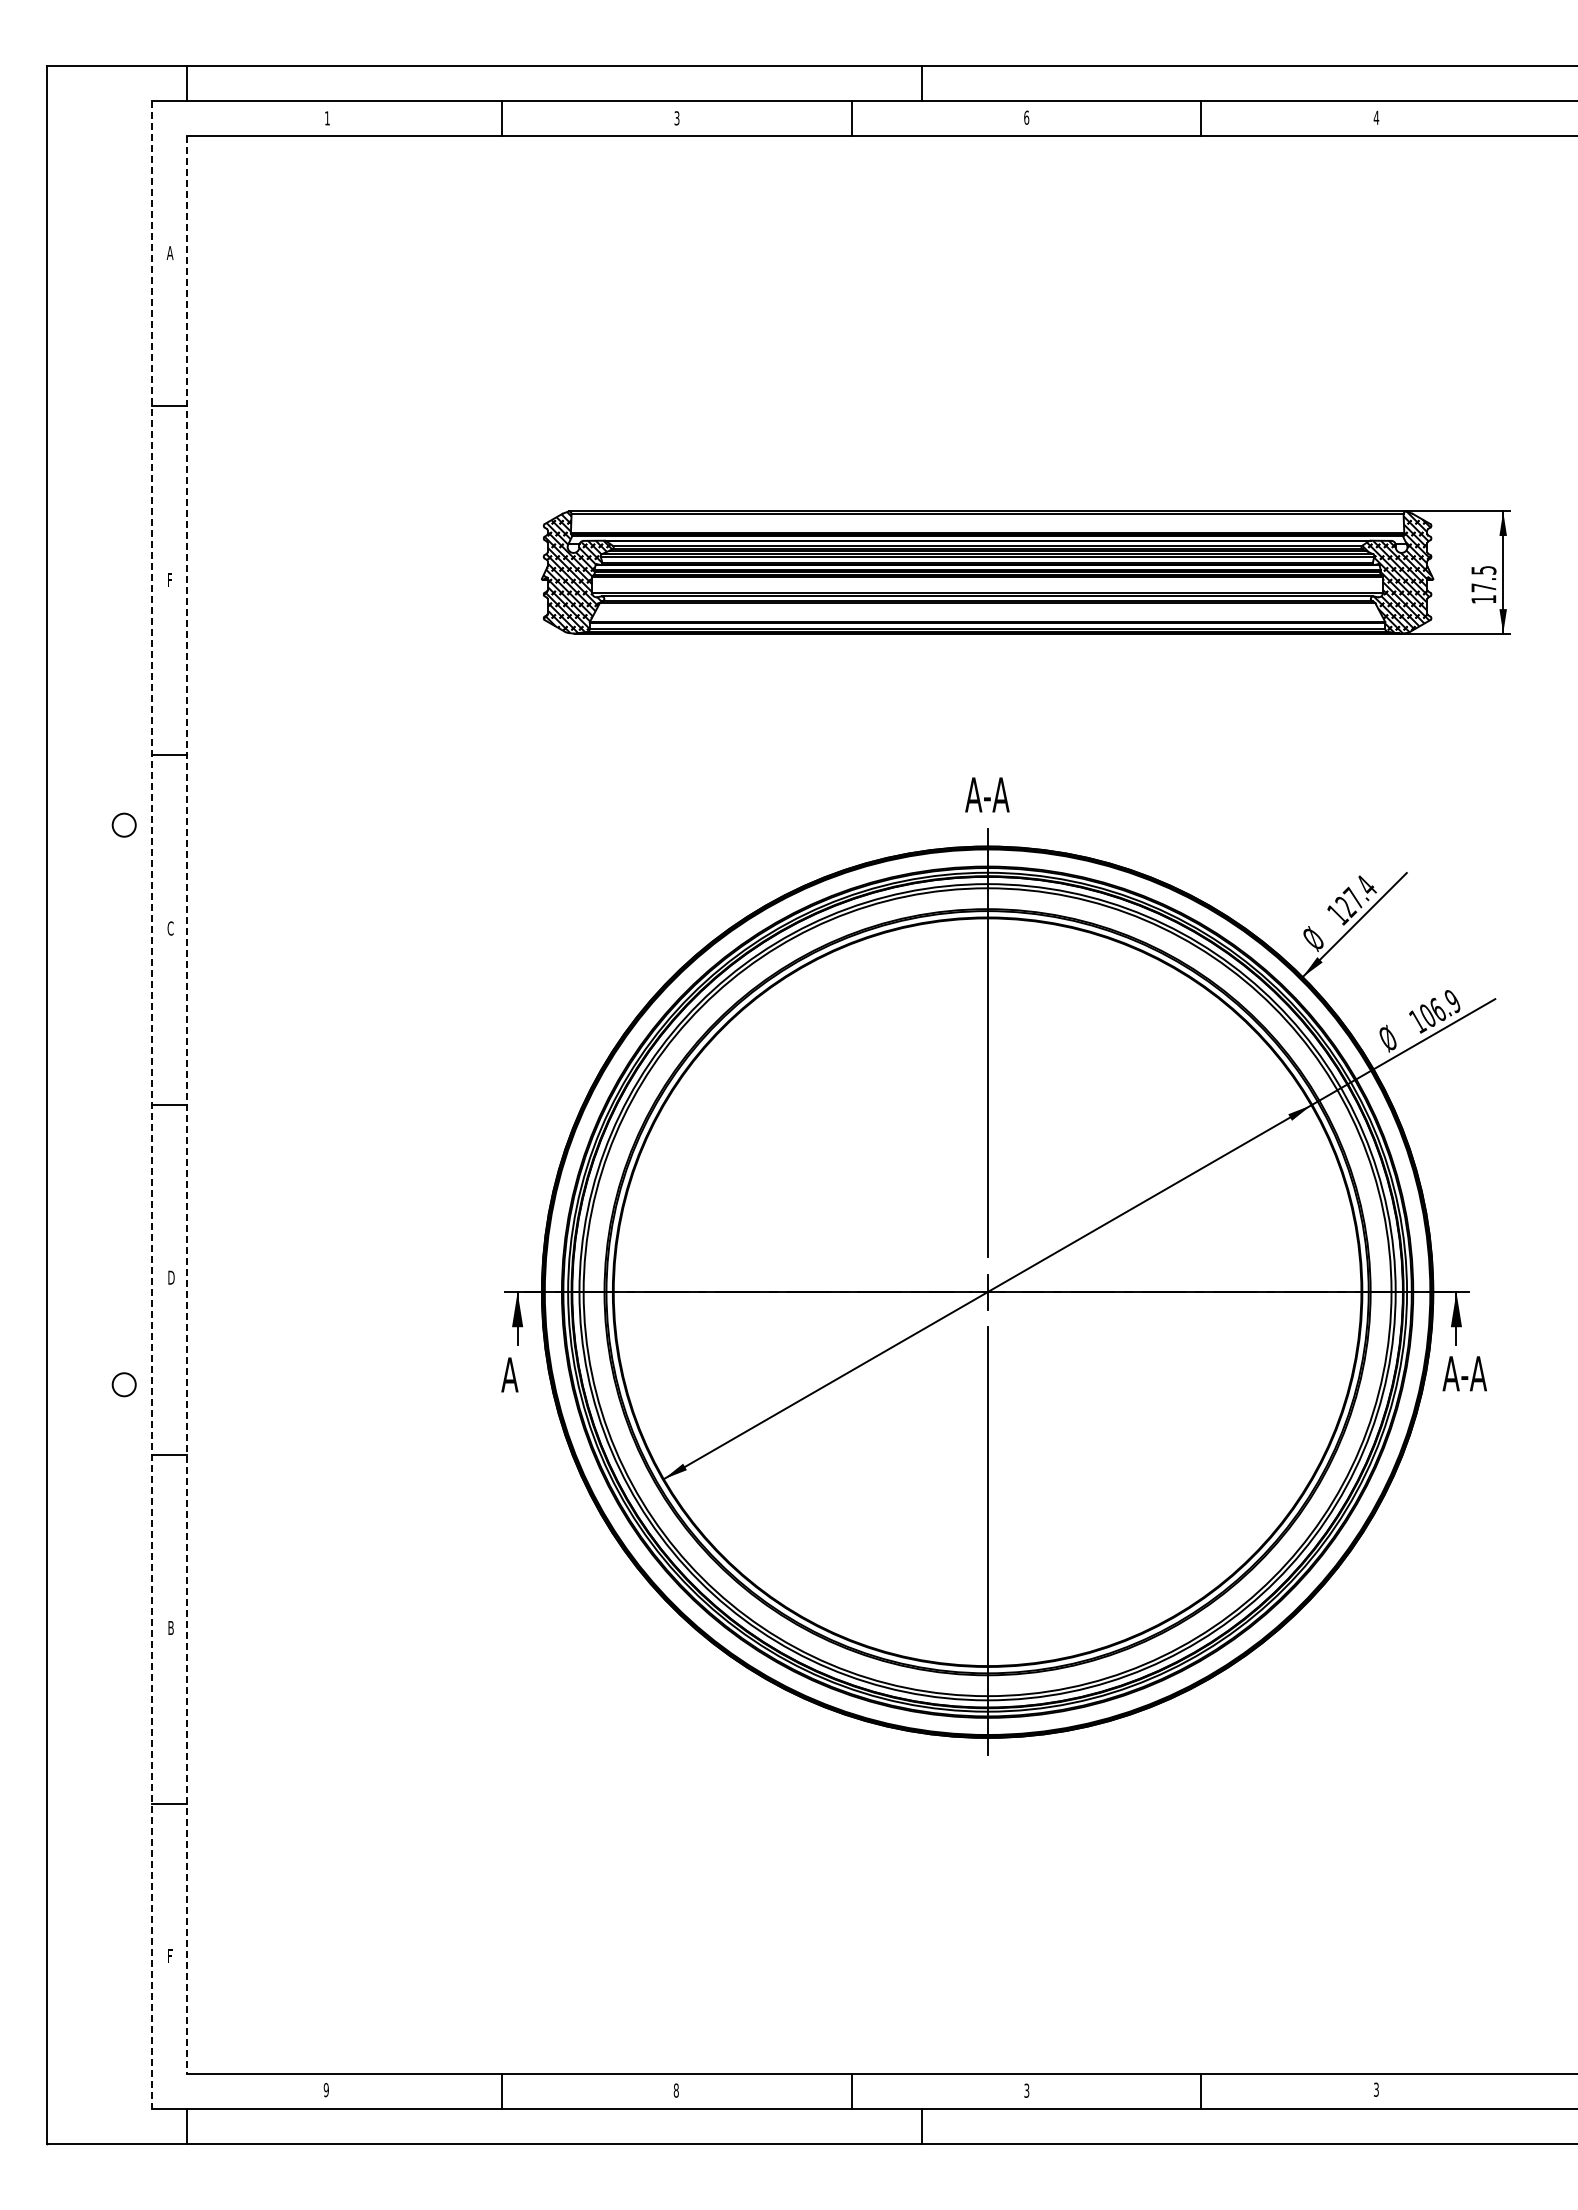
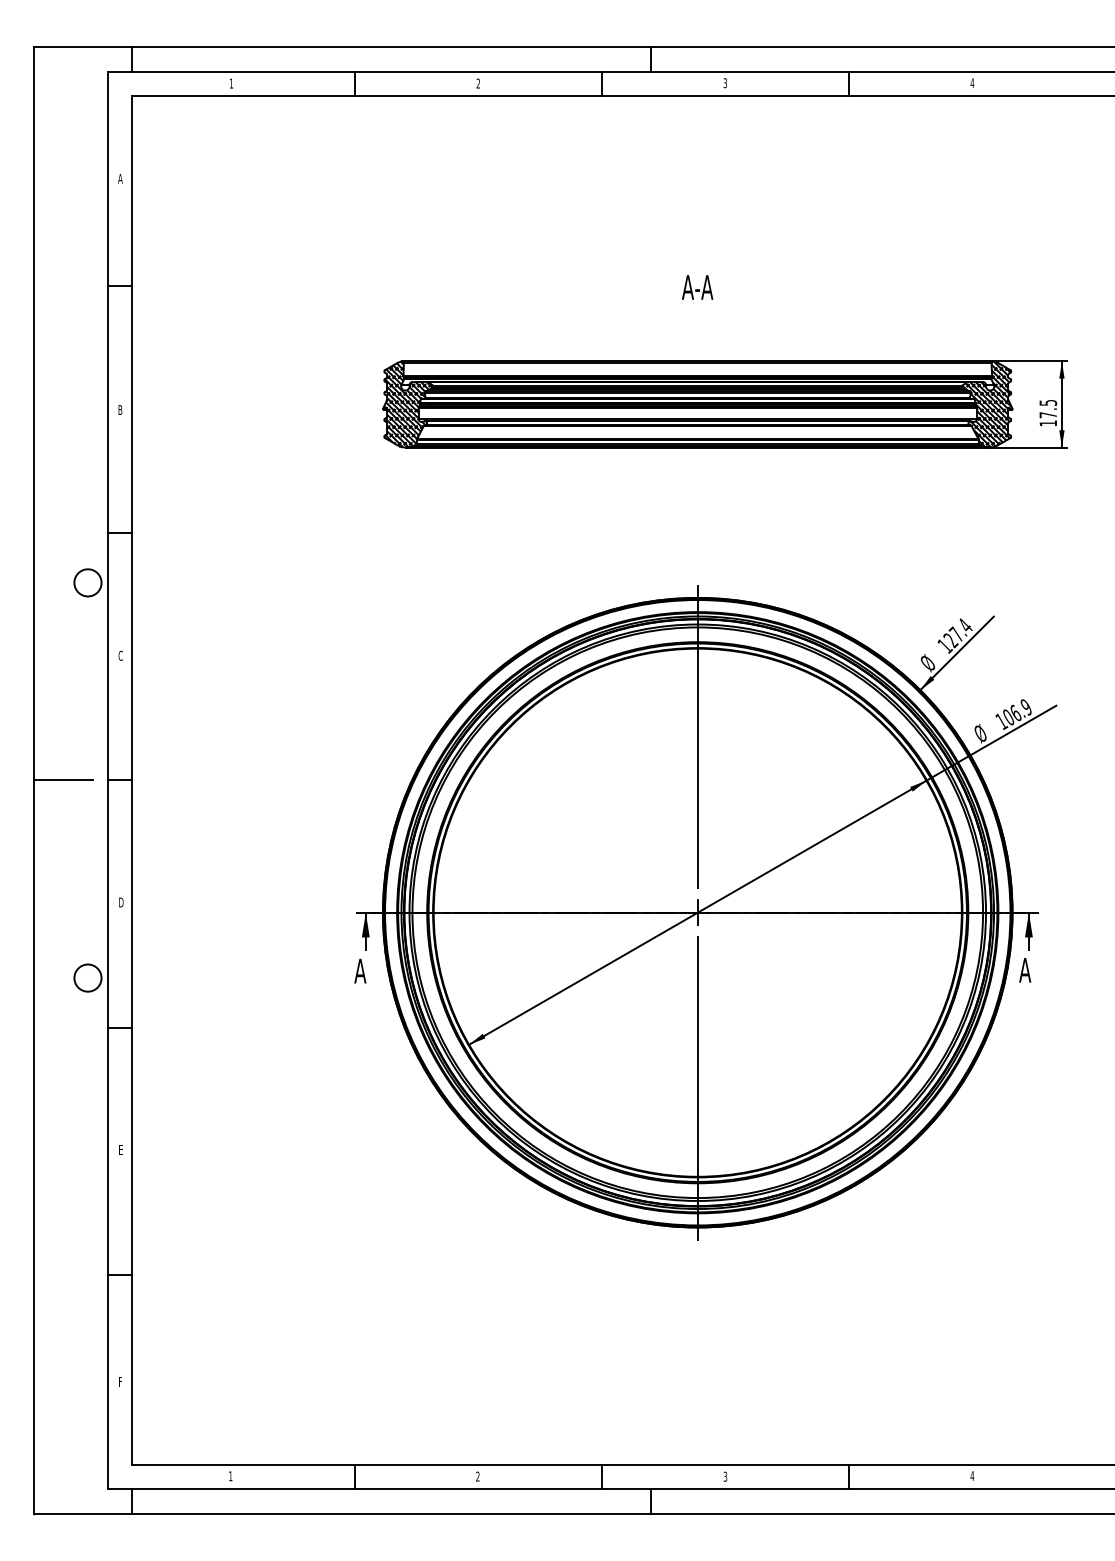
text: (1026, 117) -> (725, 83), 6 -> 3
text: (676, 118) -> (478, 83), 3 -> 2
text: (169, 580) -> (119, 410), F -> B
text: (987, 794) -> (697, 287), moved
circle: (124, 824) -> (88, 582), size x1.67
line: (152, 1104) -> (107, 780), dashed -> solid
line: (89, 1105) -> (63, 780), added
line: (187, 1105) -> (132, 780), dashed -> solid
text: (1473, 1373) -> (1040, 970), A-A -> A
circle: (124, 1384) -> (88, 977), size x1.67
text: (170, 1627) -> (120, 1149), B -> E
text: (1376, 2089) -> (972, 1475), 3 -> 4
text: (325, 2090) -> (230, 1476), 9 -> 1
text: (675, 2090) -> (477, 1476), 8 -> 2

